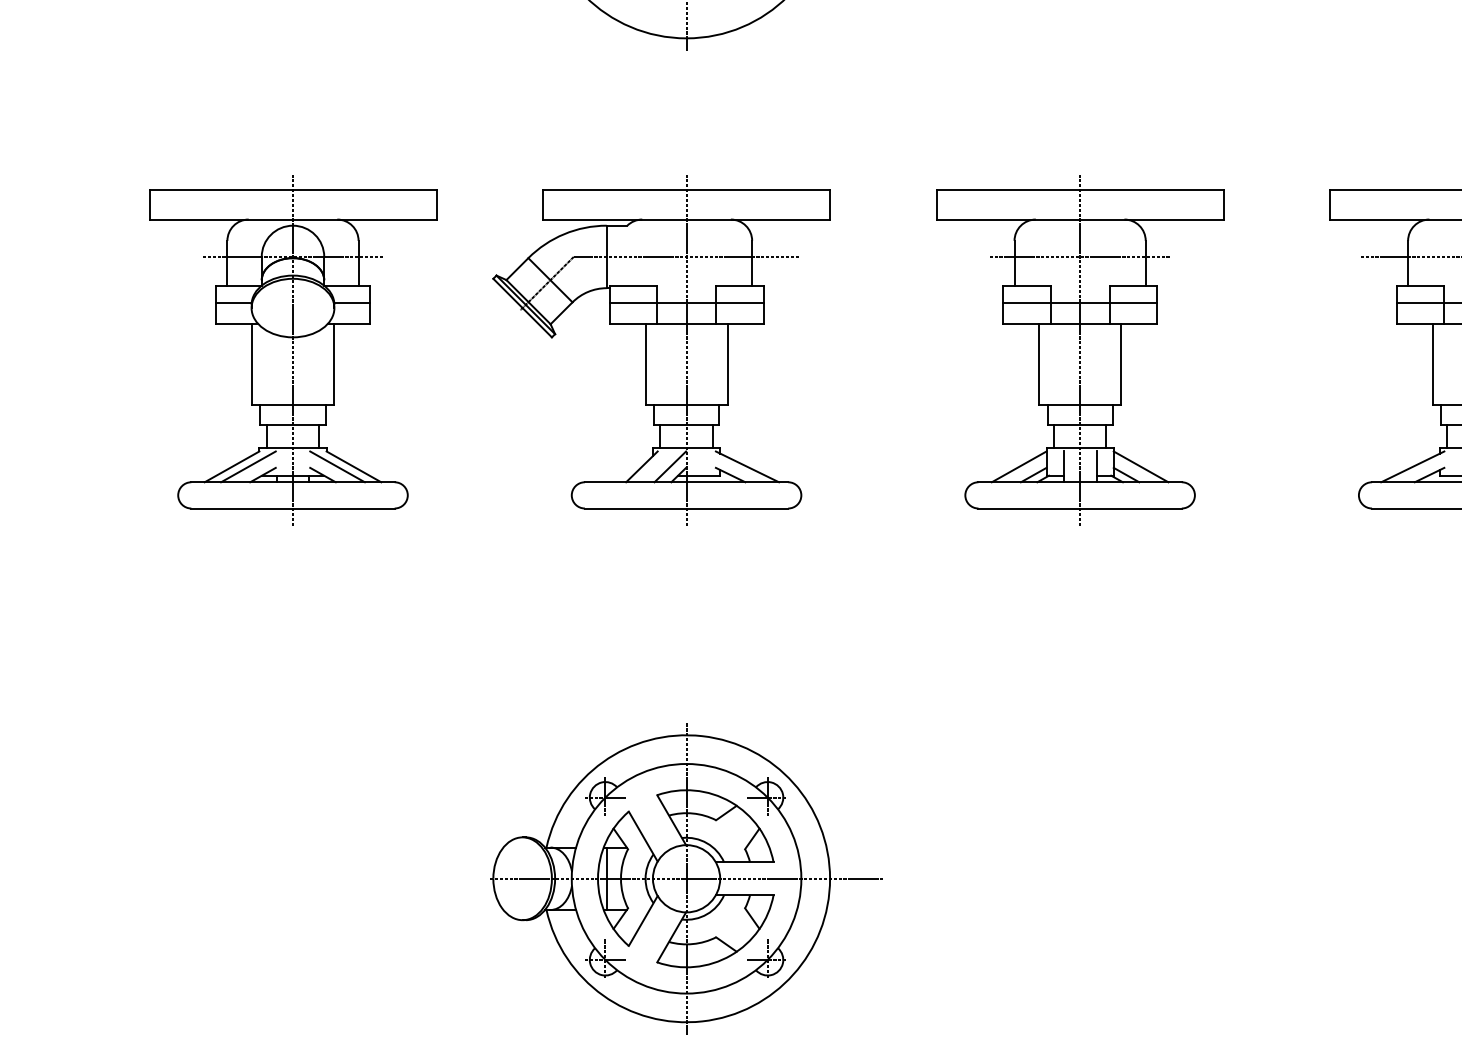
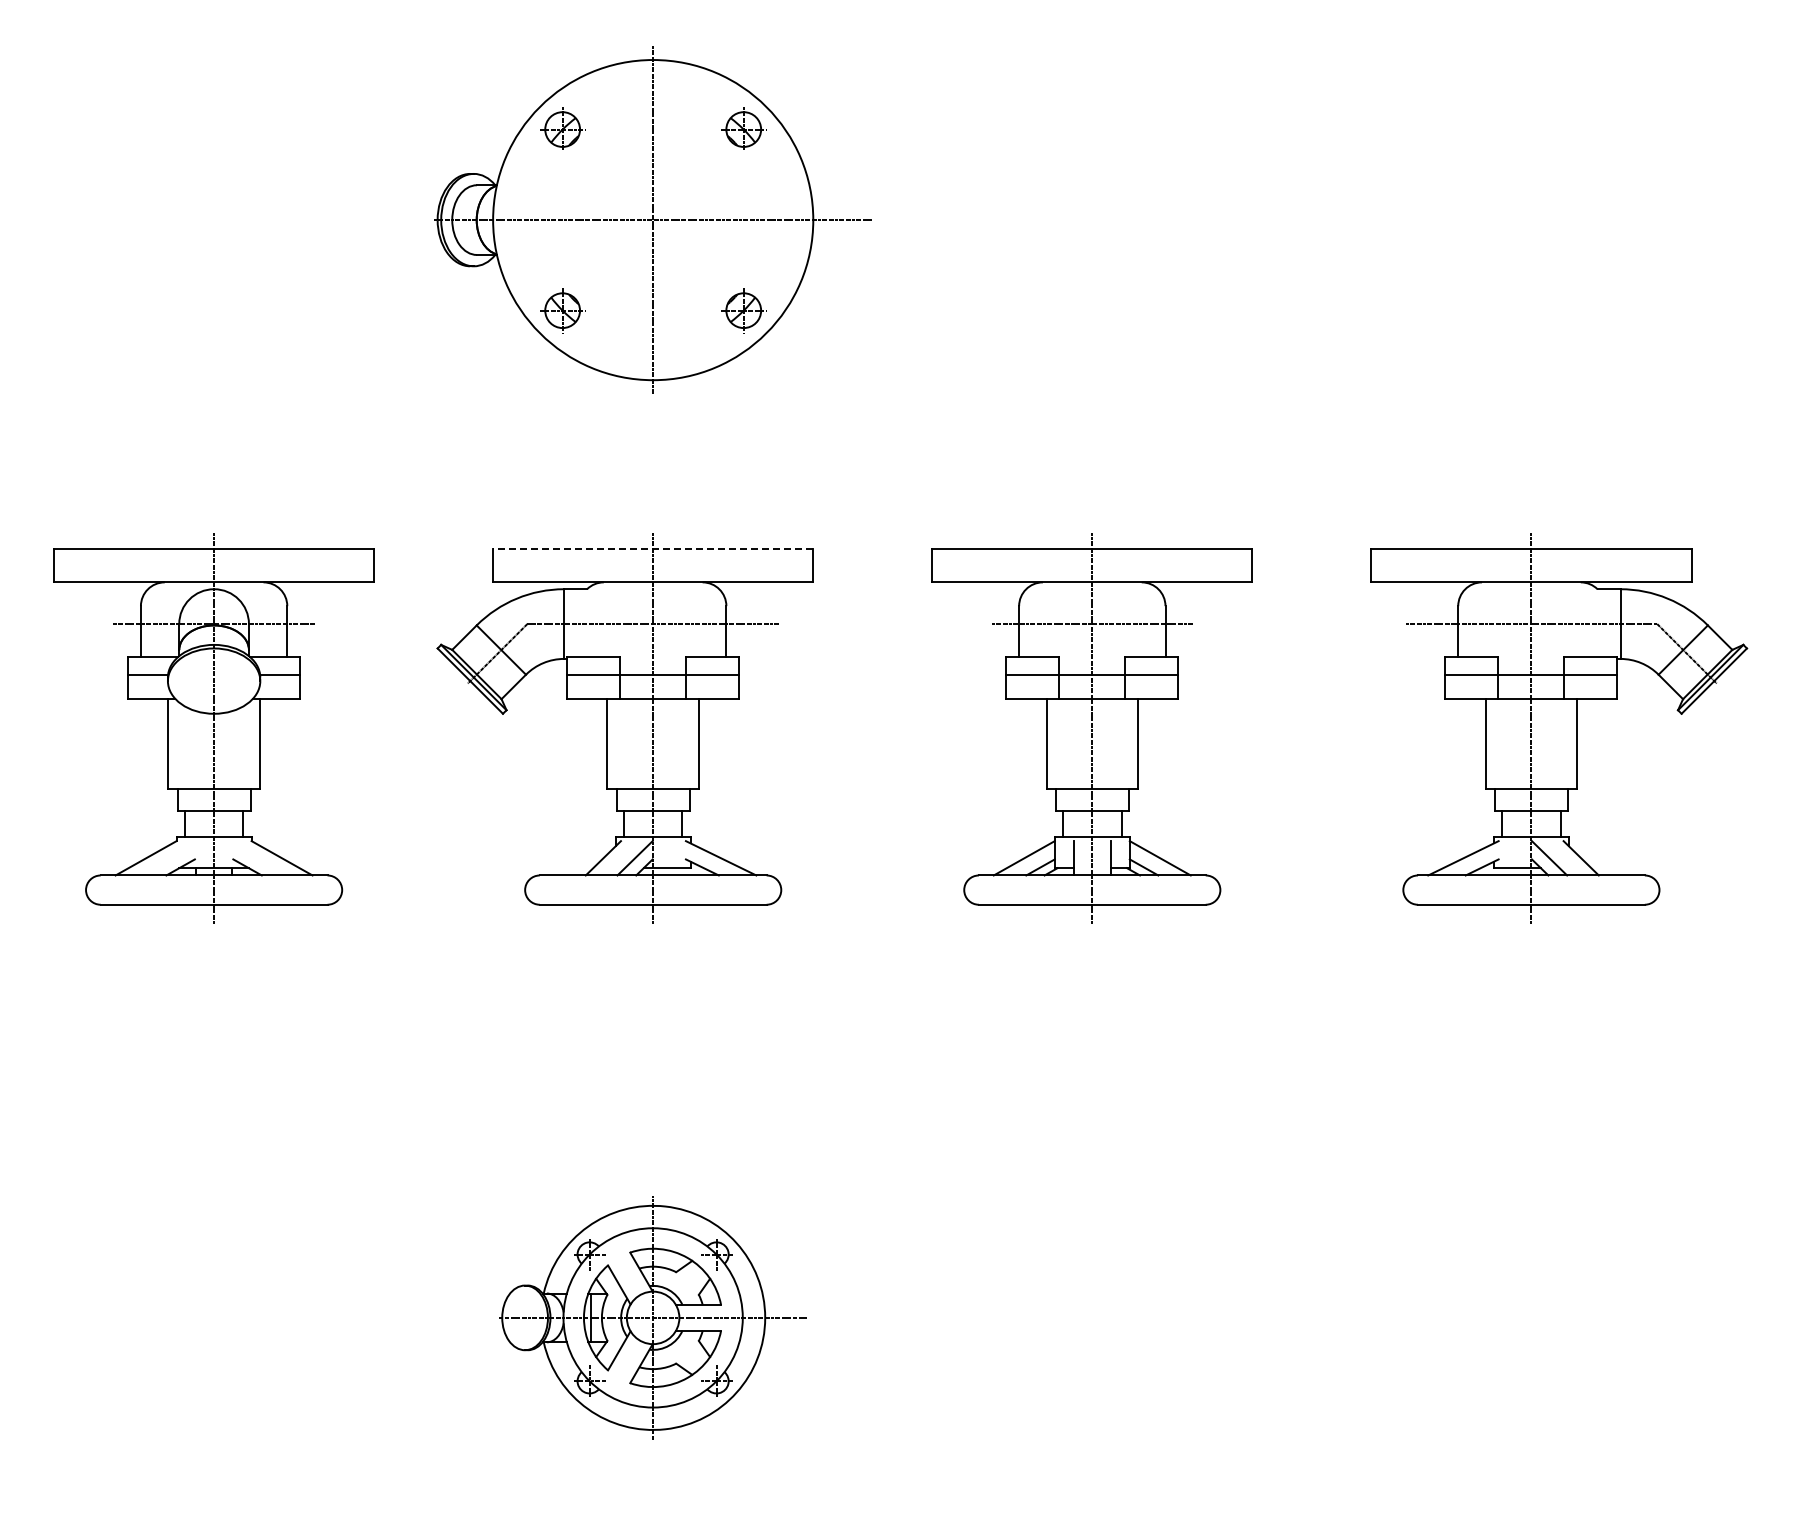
line: (685, 190) -> (652, 549), solid -> dashed
line: (247, 467) -> (163, 858), removed
line: (337, 467) -> (263, 858), removed
part: (685, 878) -> (652, 1317), size x0.7

